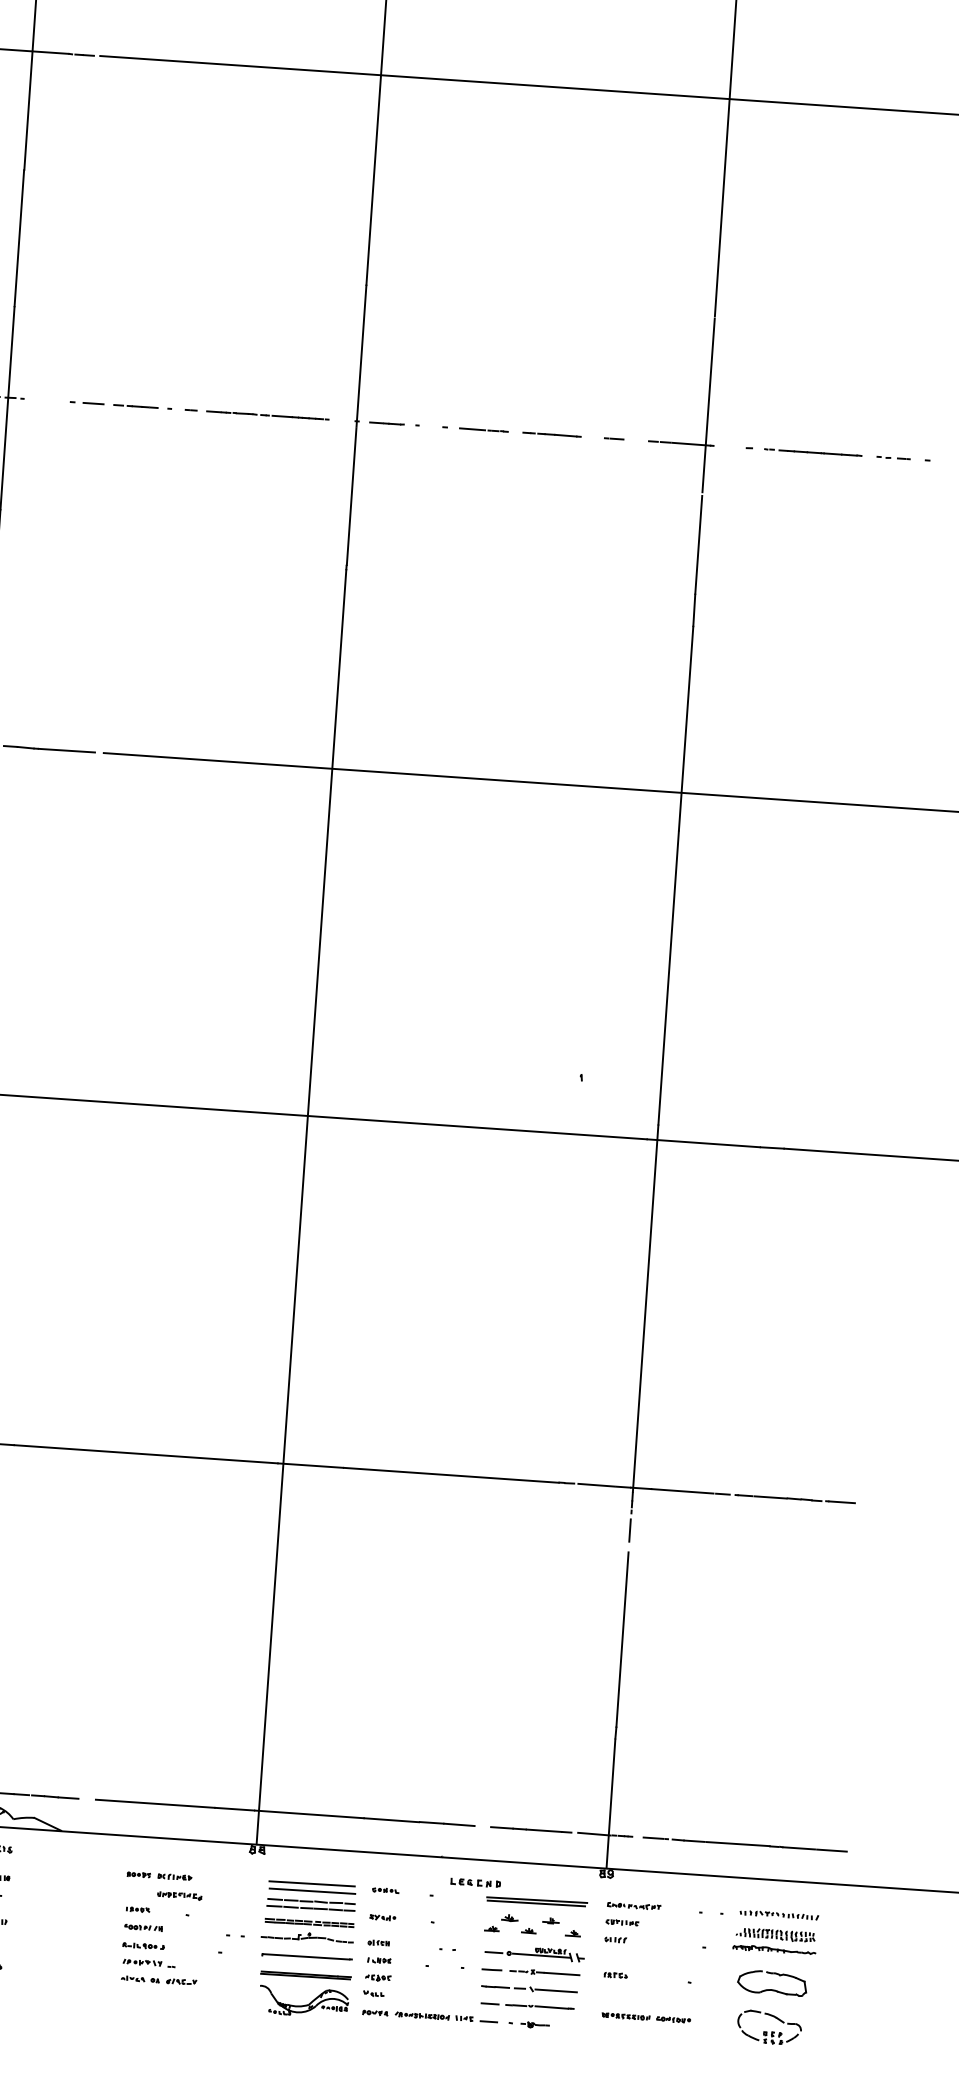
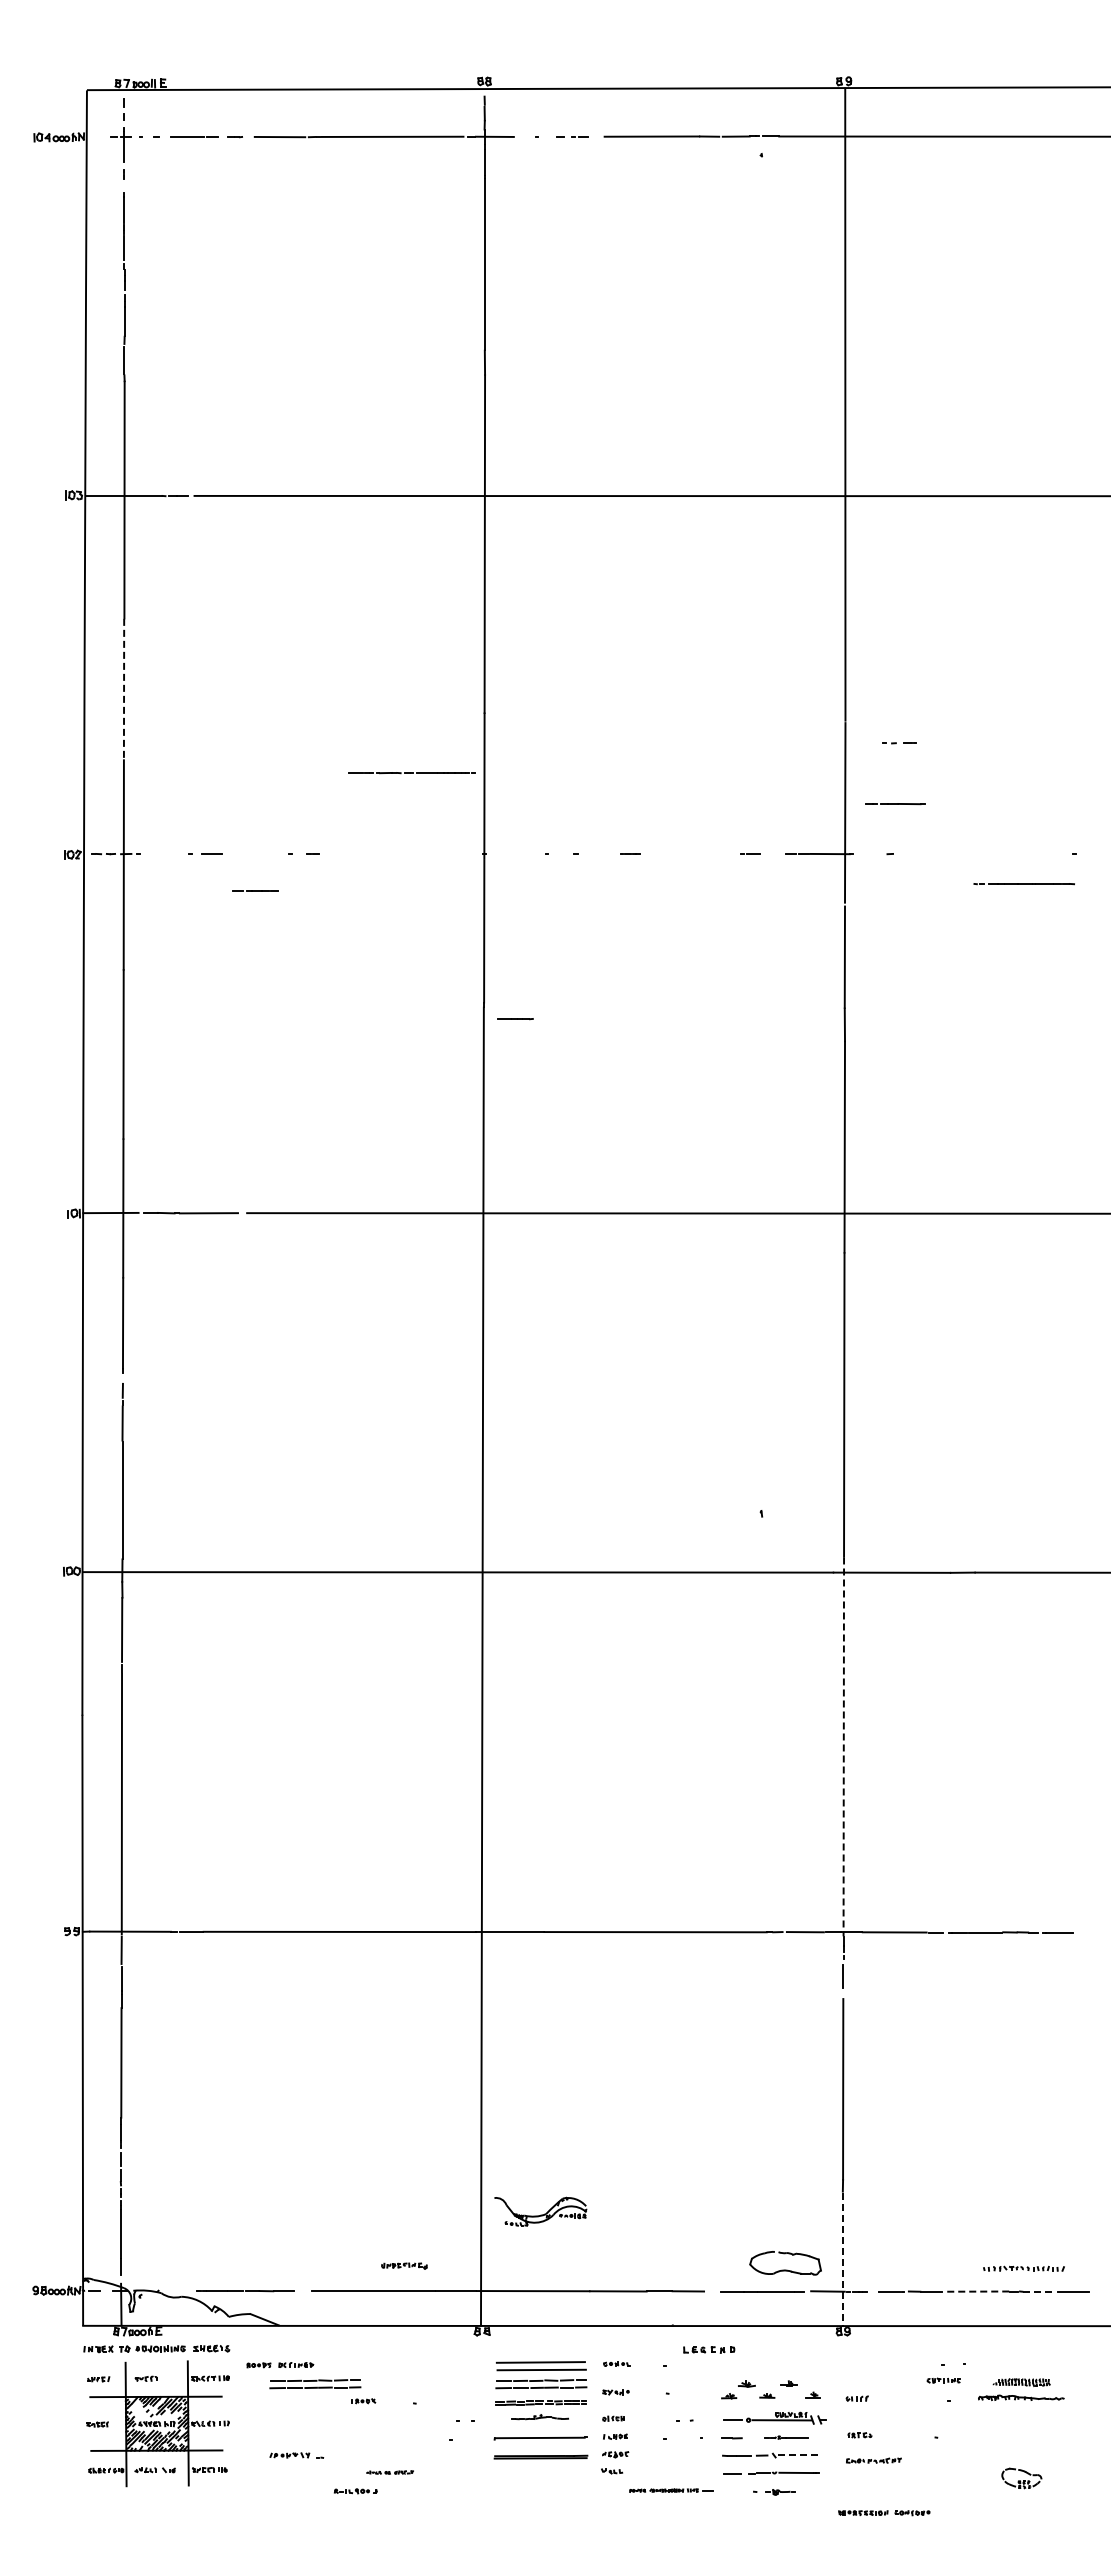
line: (19, 238) -> (124, 689), solid -> dashed
line: (135, 405) -> (255, 890), moved
line: (267, 415) -> (411, 773), moved
line: (386, 423) -> (515, 1019), moved
line: (472, 428) -> (603, 853), removed
line: (552, 435) -> (895, 804), moved
line: (812, 452) -> (1023, 884), moved
part: (893, 458) -> (899, 743), moved
line: (645, 1309) -> (843, 1747), solid -> dashed
line: (610, 1804) -> (842, 2259), solid -> dashed
line: (738, 1843) -> (976, 2291), solid -> dashed
line: (799, 1848) -> (1040, 2291), solid -> dashed
part: (159, 1876) -> (280, 2365), moved
part: (92, 1890) -> (315, 2384), added
part: (179, 1895) -> (404, 2265), moved
part: (536, 1901) -> (773, 2364), removed
part: (633, 1905) -> (873, 2460), moved
part: (778, 1914) -> (1023, 2268), moved
part: (621, 1922) -> (943, 2380), moved
part: (143, 1927) -> (370, 2419), removed
part: (775, 1934) -> (1021, 2382), size x0.7
part: (307, 1936) -> (539, 2416), size x0.6
part: (143, 1946) -> (355, 2491), moved
part: (148, 1963) -> (296, 2455), moved
part: (544, 1972) -> (786, 2437), size x0.6
part: (158, 1980) -> (389, 2472), size x0.6
part: (772, 1983) -> (785, 2263), moved
line: (557, 1990) -> (800, 2455), solid -> dashed
part: (303, 2001) -> (540, 2211), moved
part: (429, 2016) -> (671, 2490), size x0.6
part: (646, 2018) -> (884, 2513), moved
part: (769, 2027) -> (1021, 2478), size x0.6

